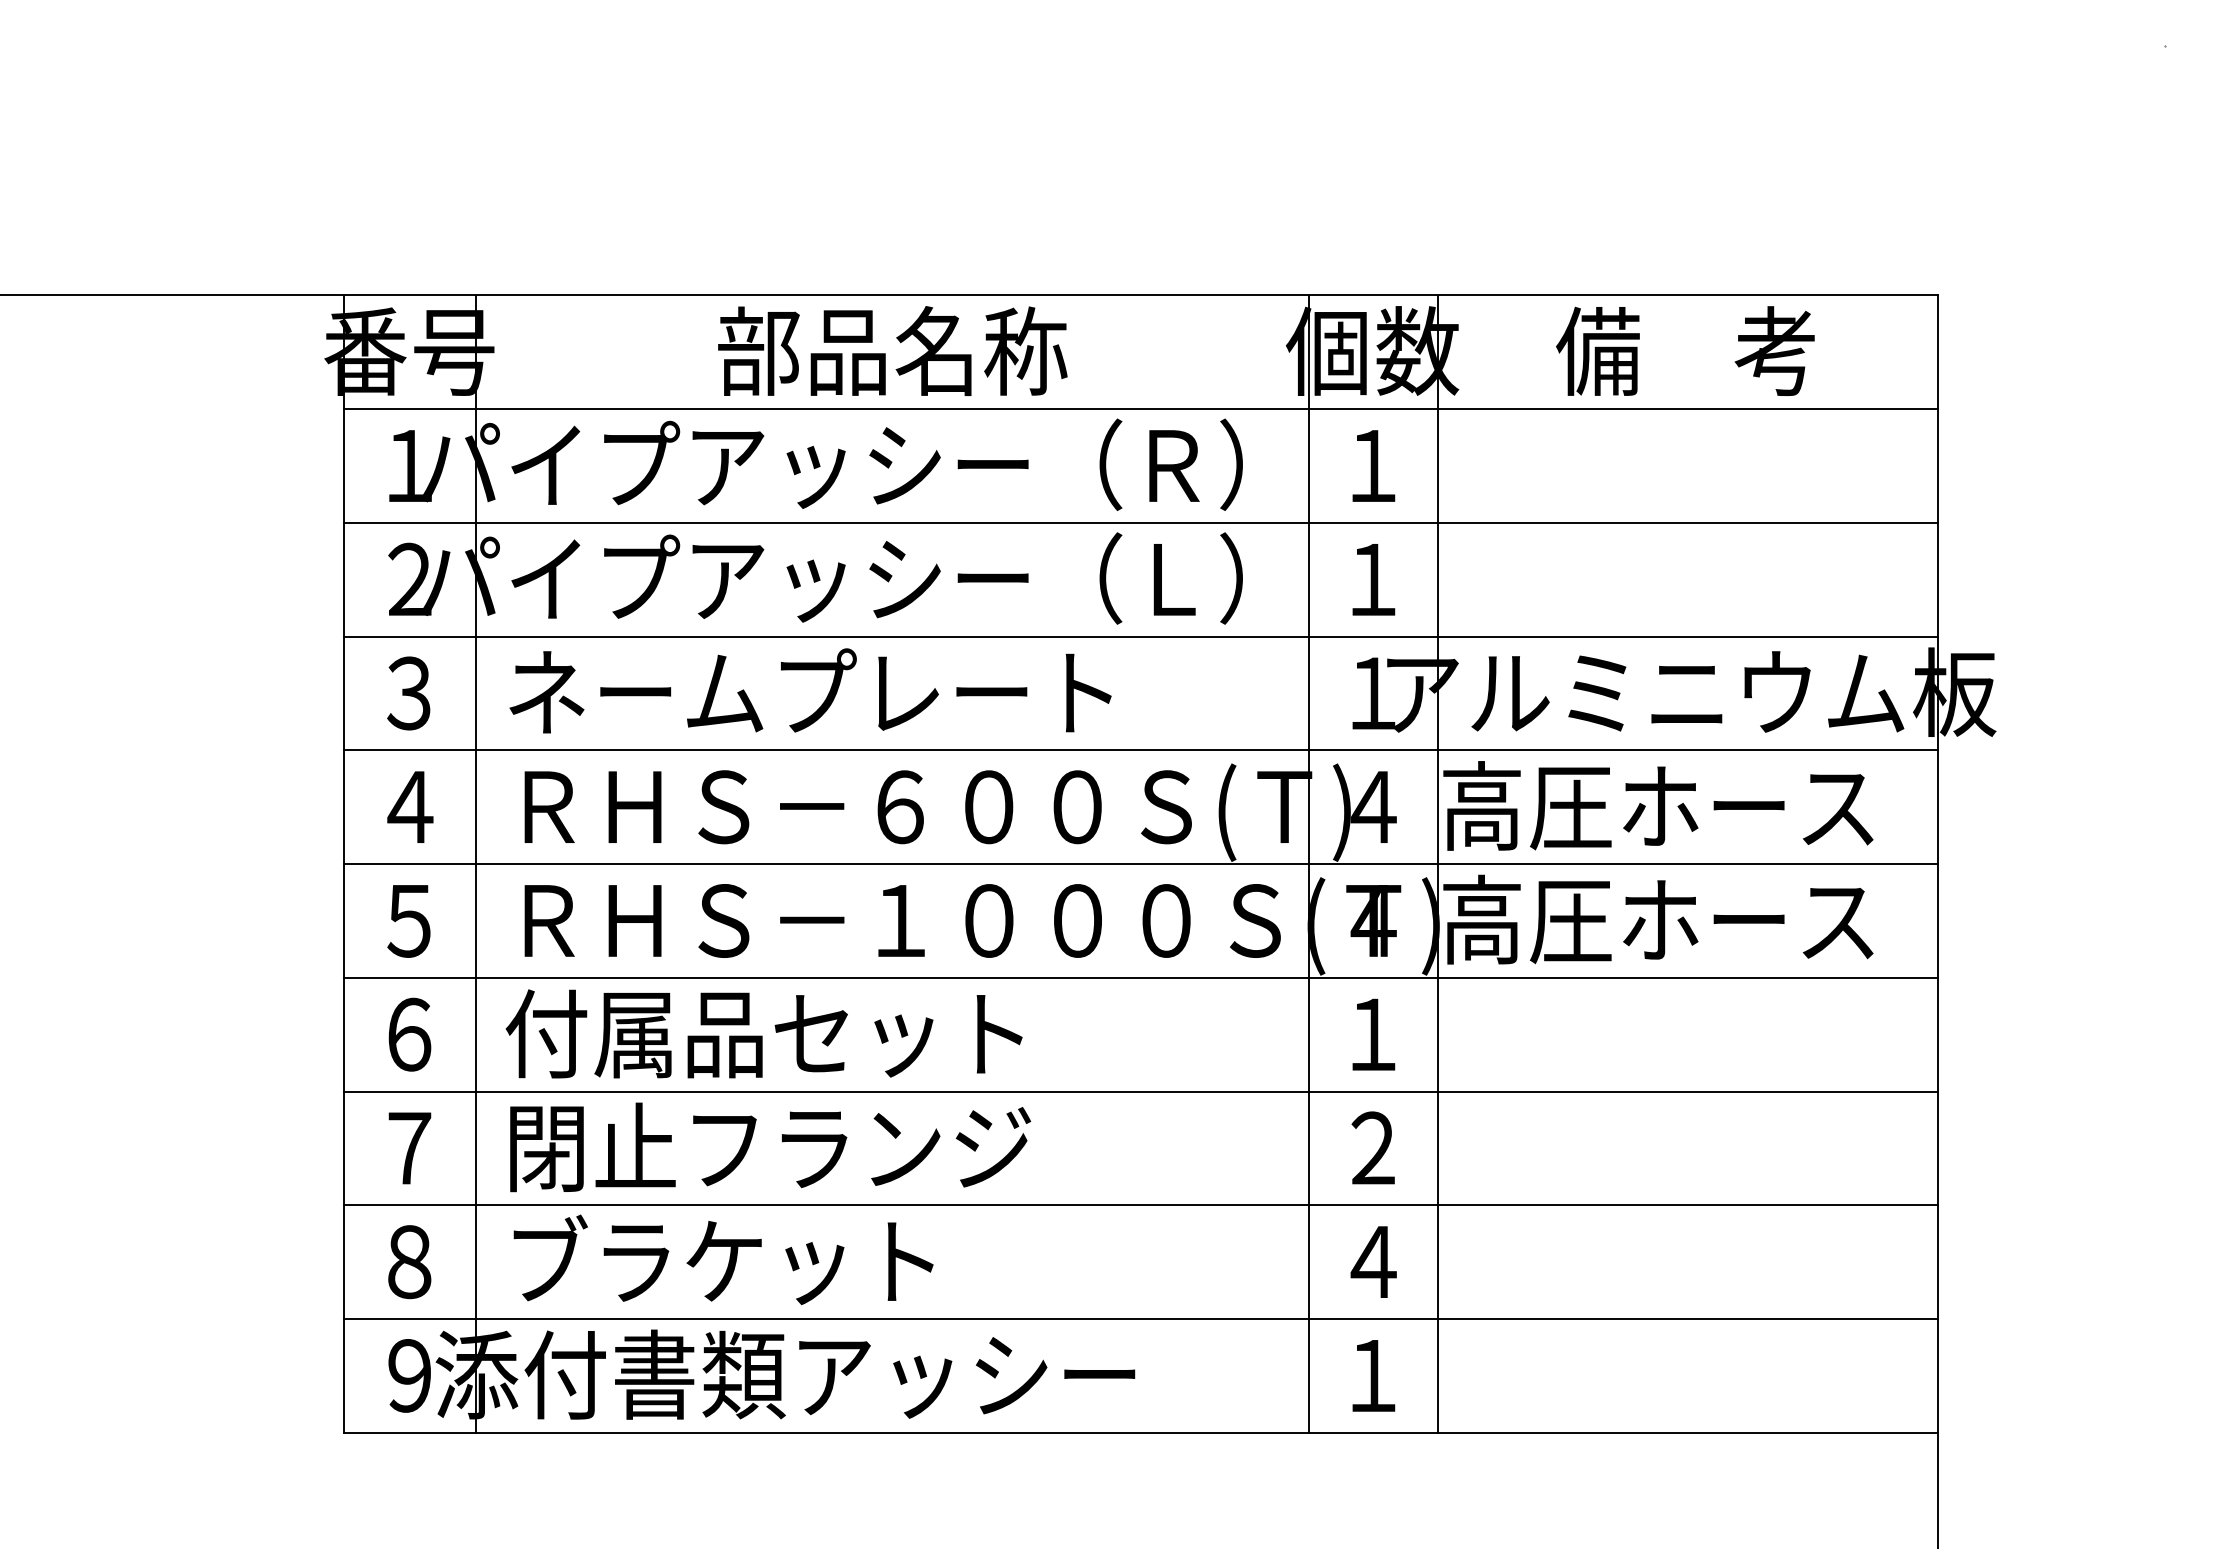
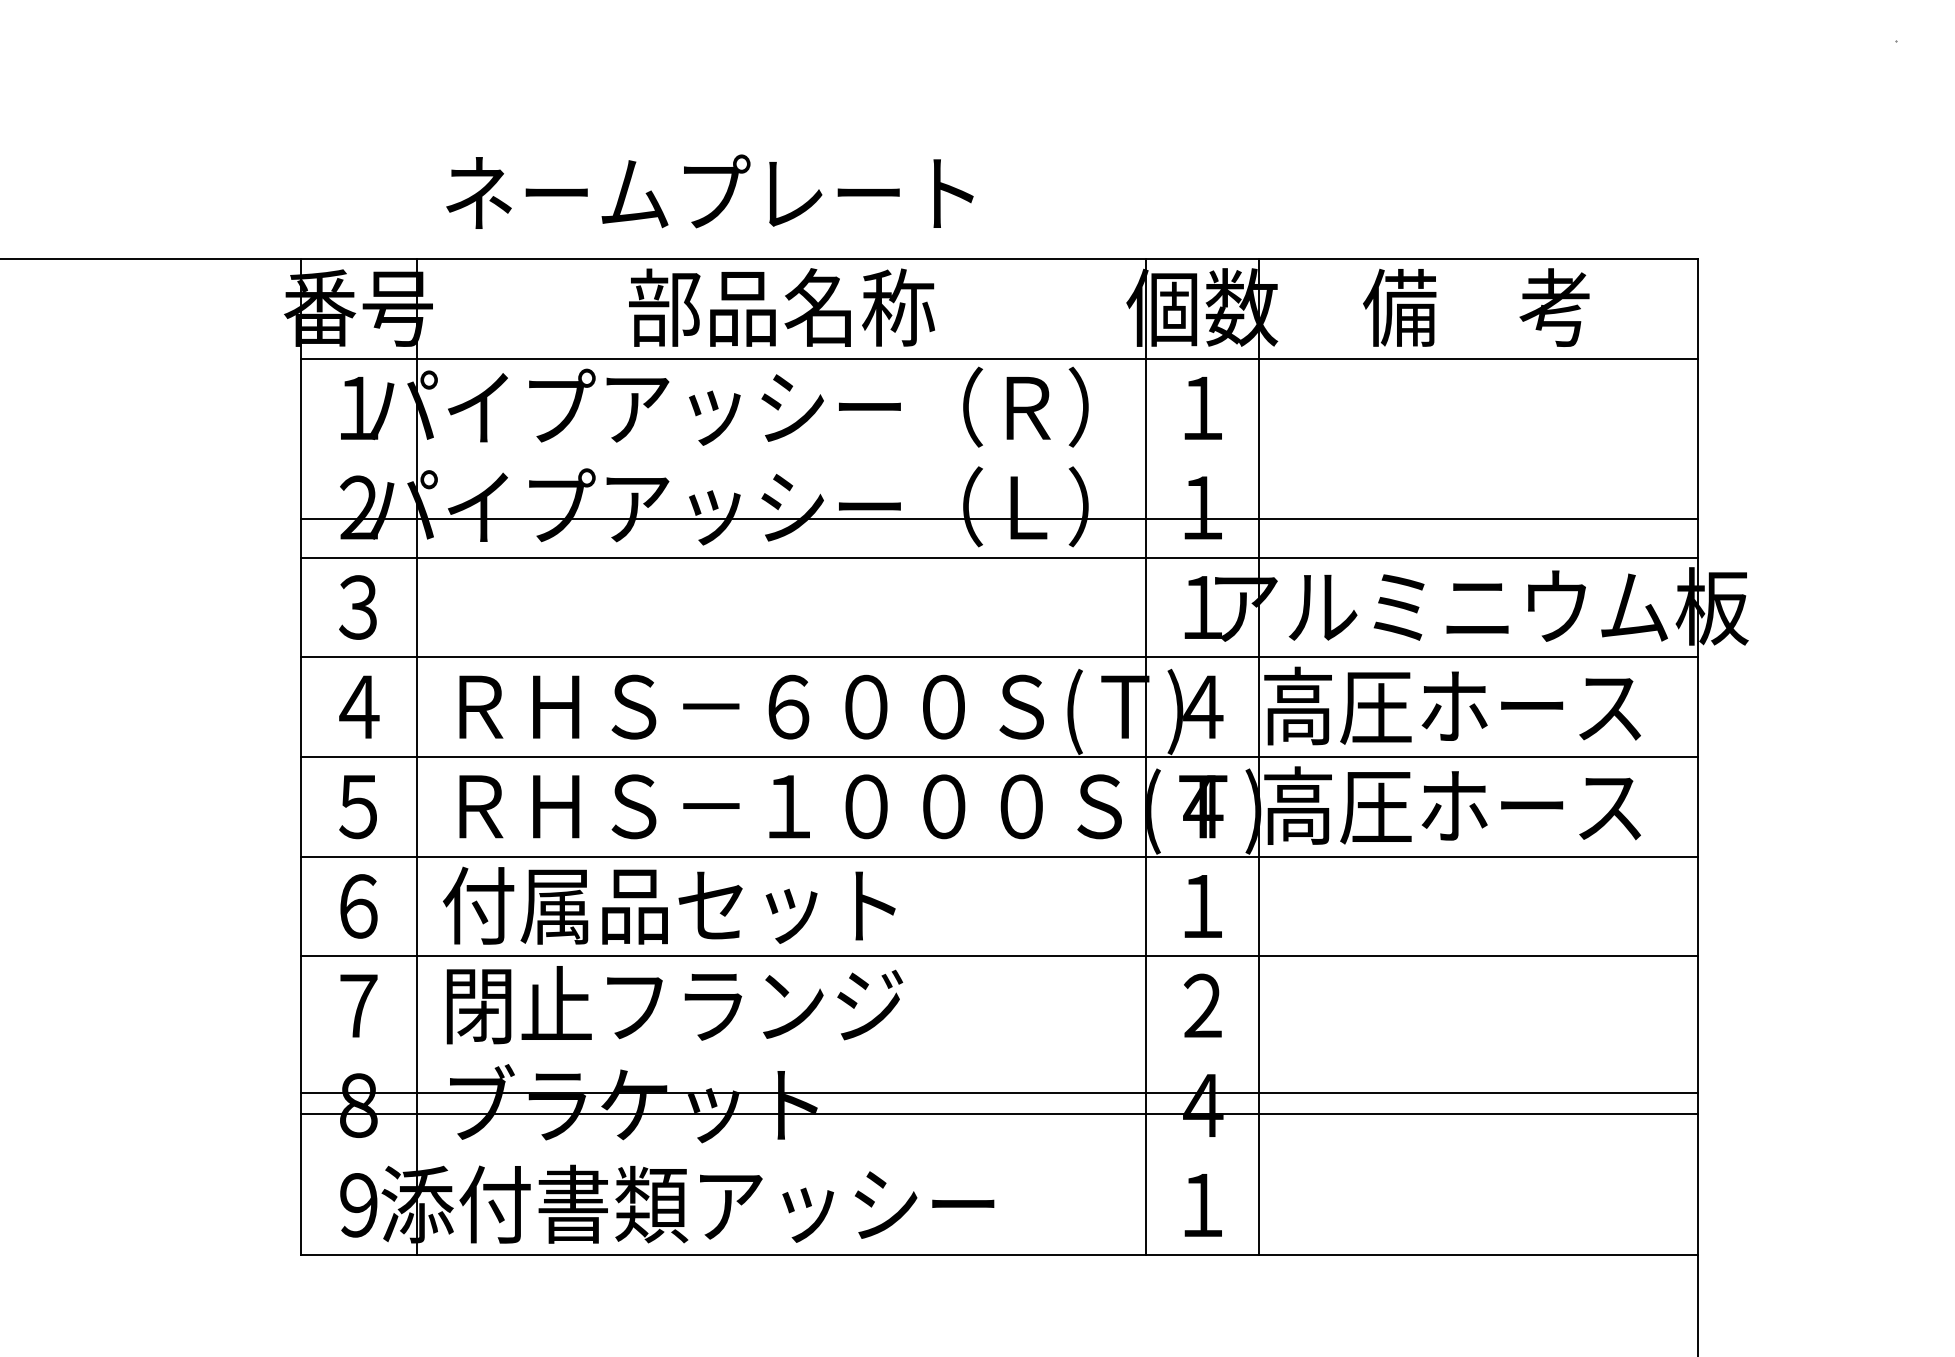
line: (1140, 522) -> (998, 519), moved
text: (810, 690) -> (709, 191), moved
line: (1140, 1205) -> (998, 1113), moved
line: (1140, 1319) -> (998, 1092), moved

